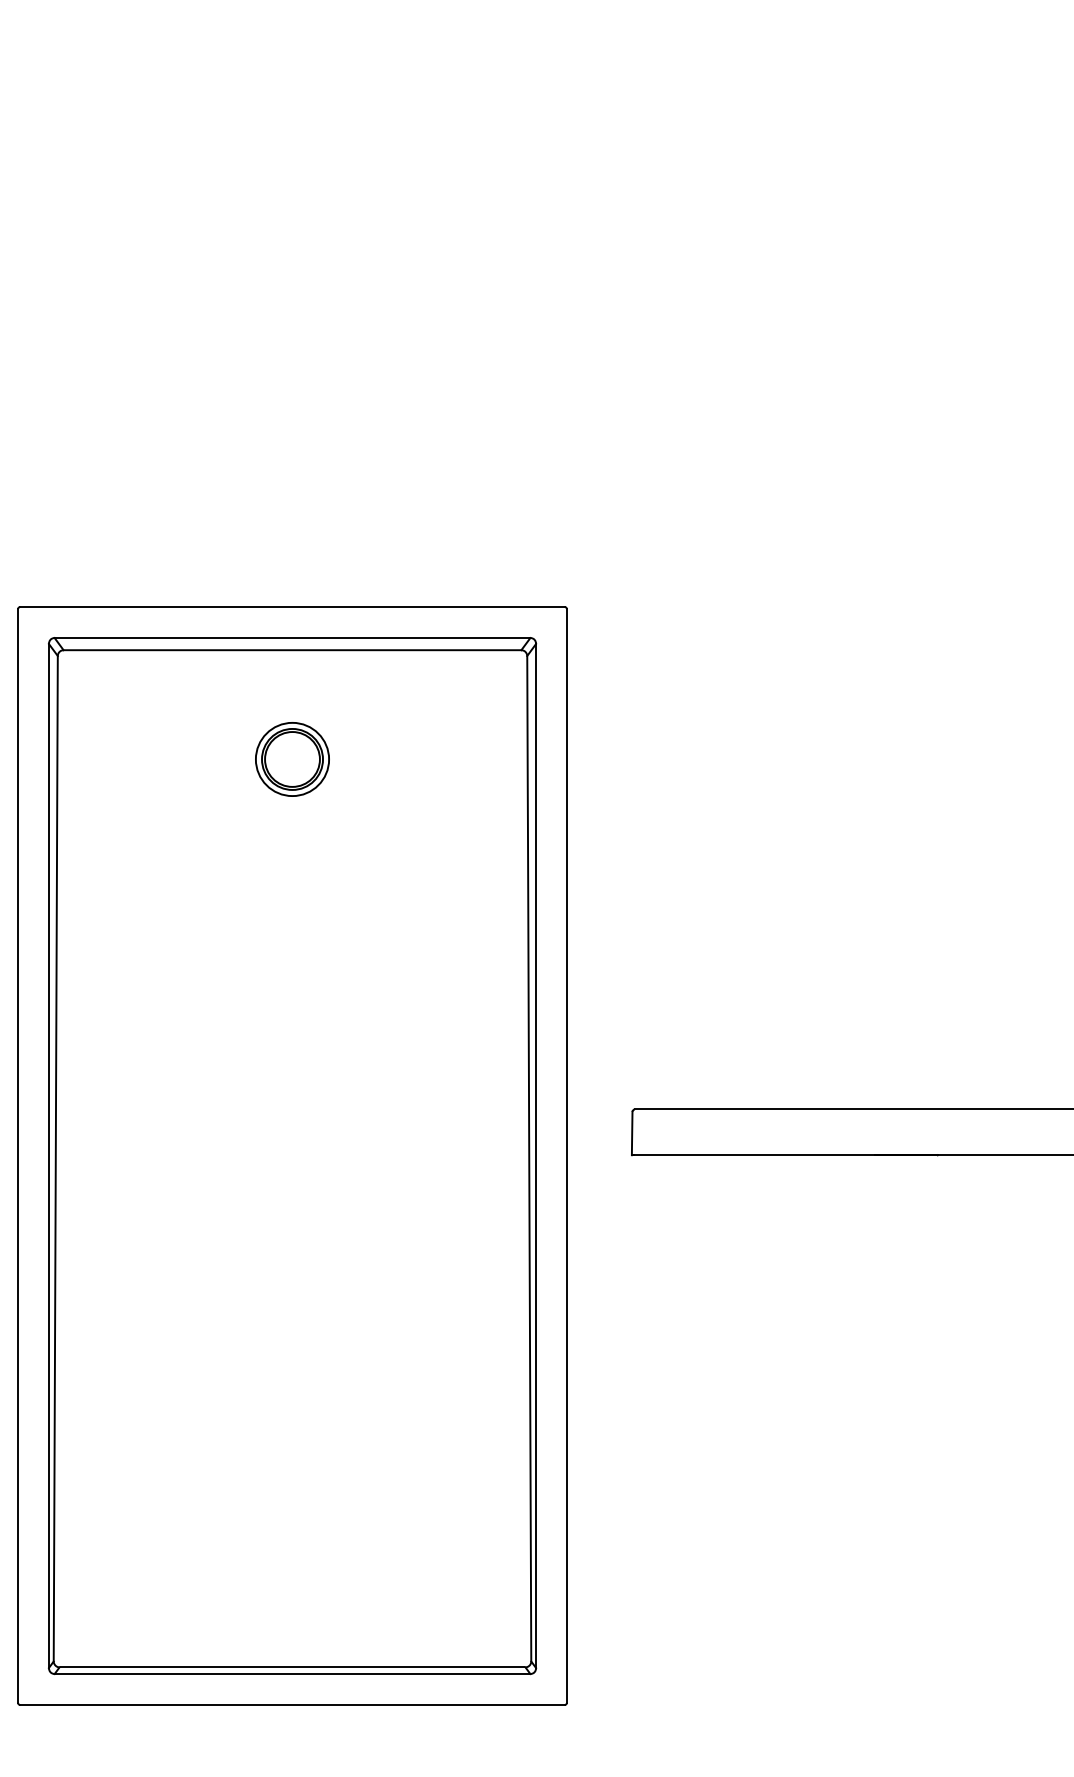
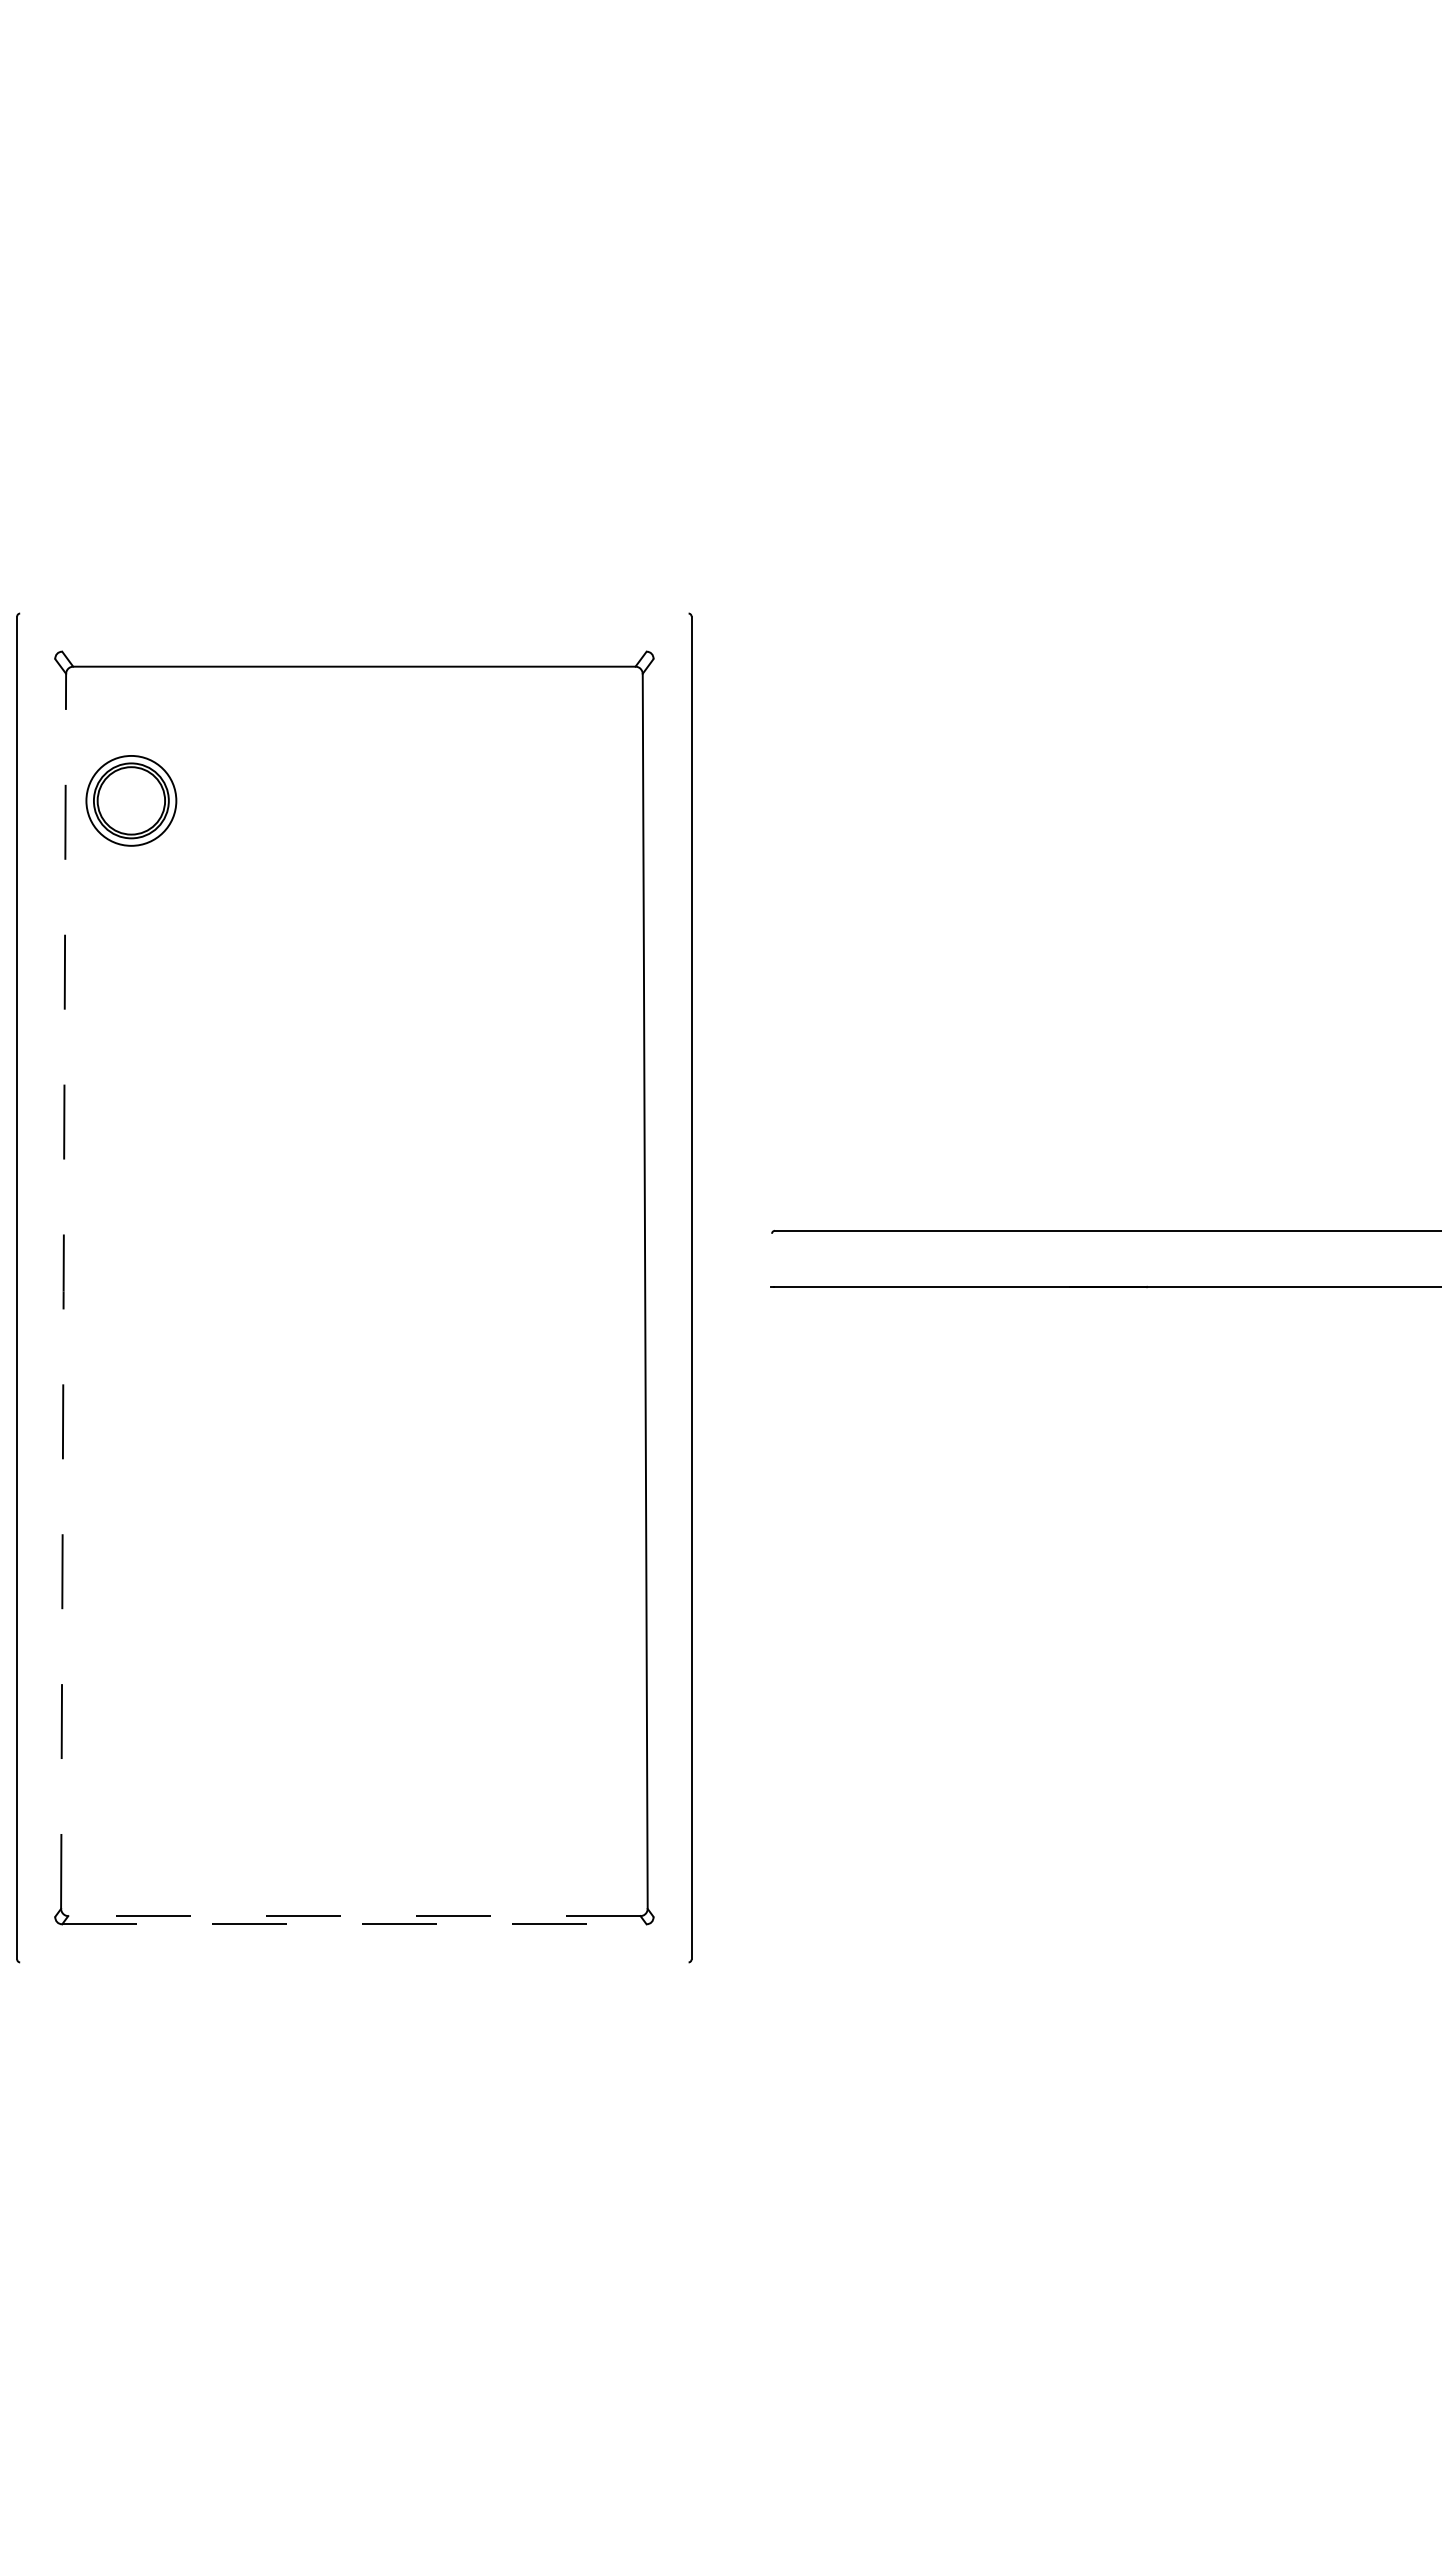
line: (292, 606) -> (354, 613), removed
line: (292, 637) -> (354, 651), removed
part: (292, 759) -> (131, 800), moved
line: (632, 1133) -> (771, 1260), removed
line: (49, 1155) -> (55, 1287), removed
line: (536, 1155) -> (653, 1287), removed
line: (55, 1158) -> (63, 1291), solid -> dashed
line: (292, 1667) -> (354, 1916), solid -> dashed
line: (292, 1674) -> (354, 1924), solid -> dashed
line: (292, 1705) -> (354, 1962), removed

